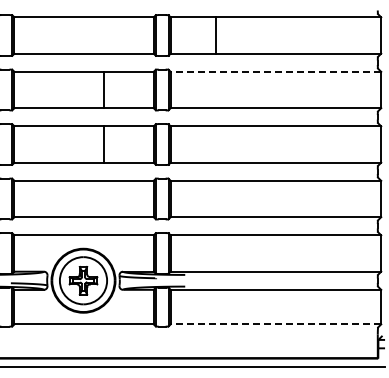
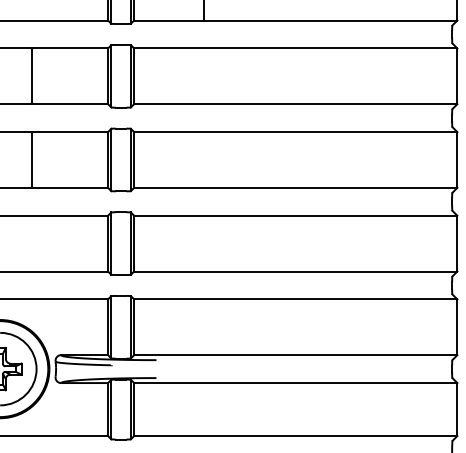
line: (275, 71) -> (295, 47), dashed -> solid
line: (275, 324) -> (295, 436), dashed -> solid

